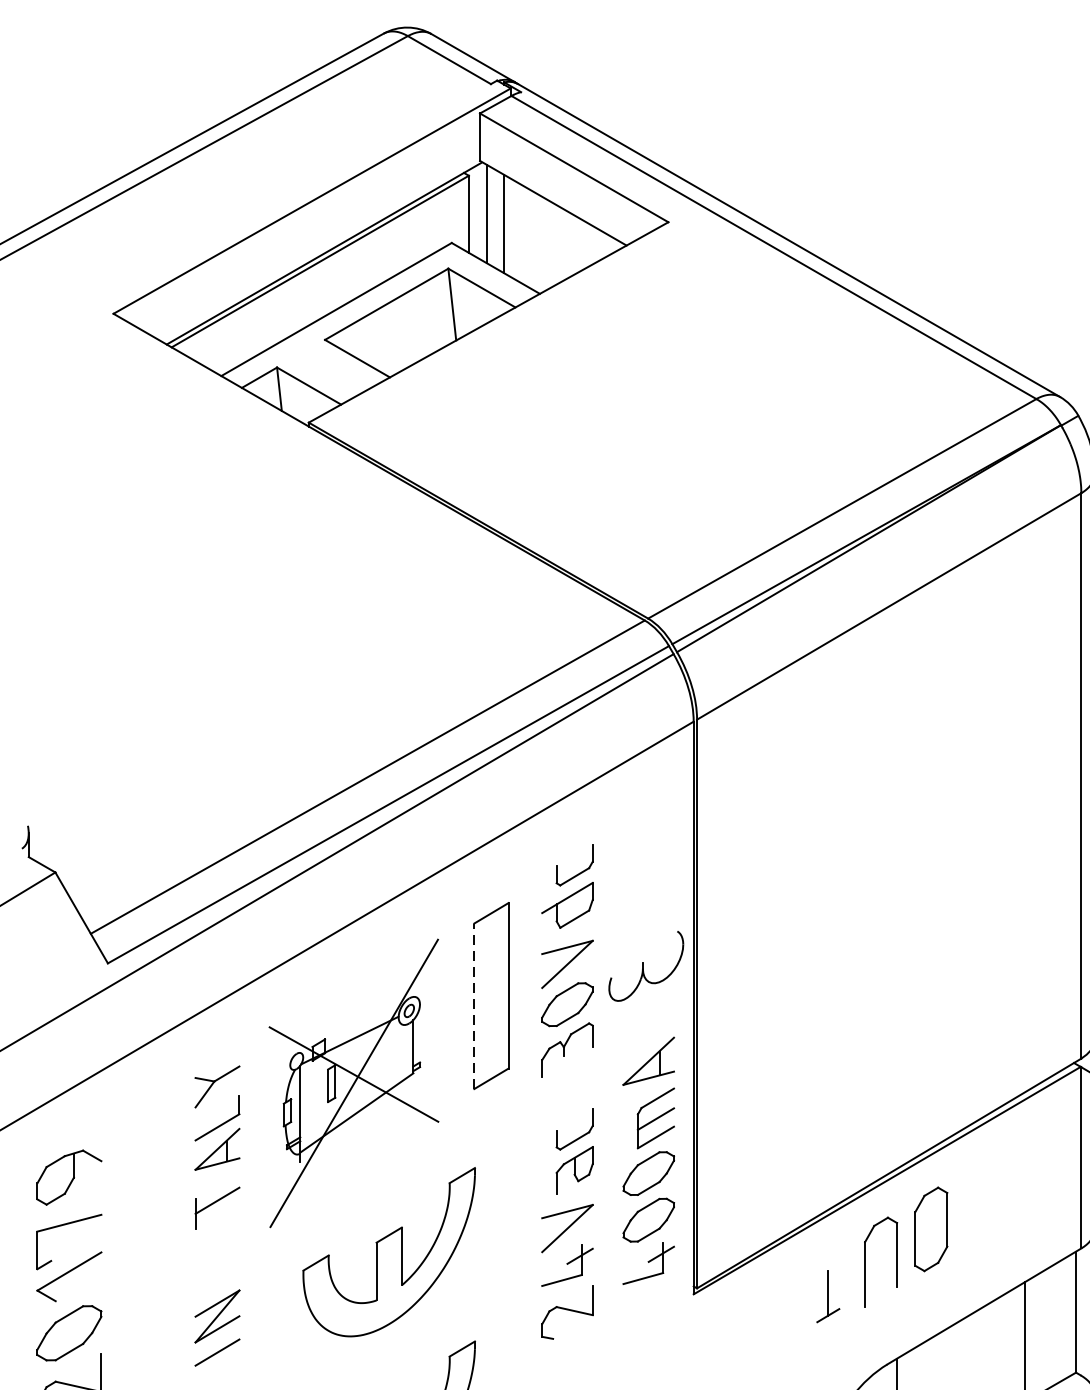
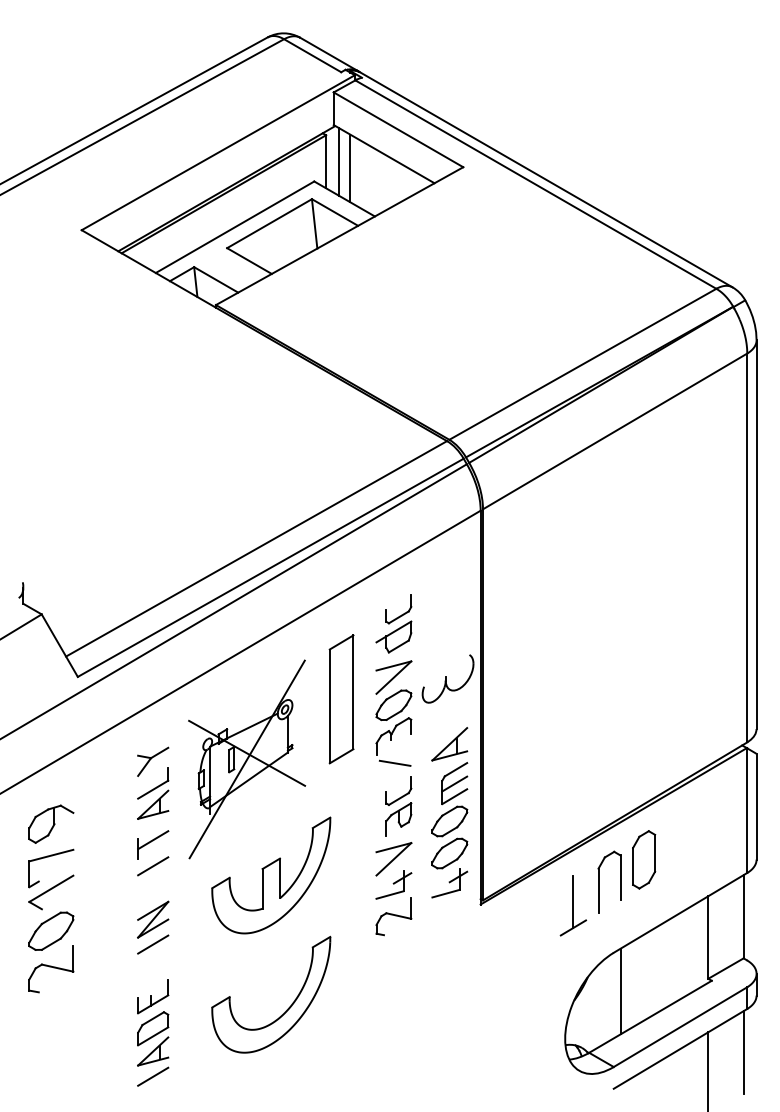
line: (473, 1006) -> (329, 706), dashed -> solid
line: (568, 1087) -> (394, 762), added
line: (217, 1239) -> (153, 866), added
part: (827, 1295) -> (572, 905), size x1.67

